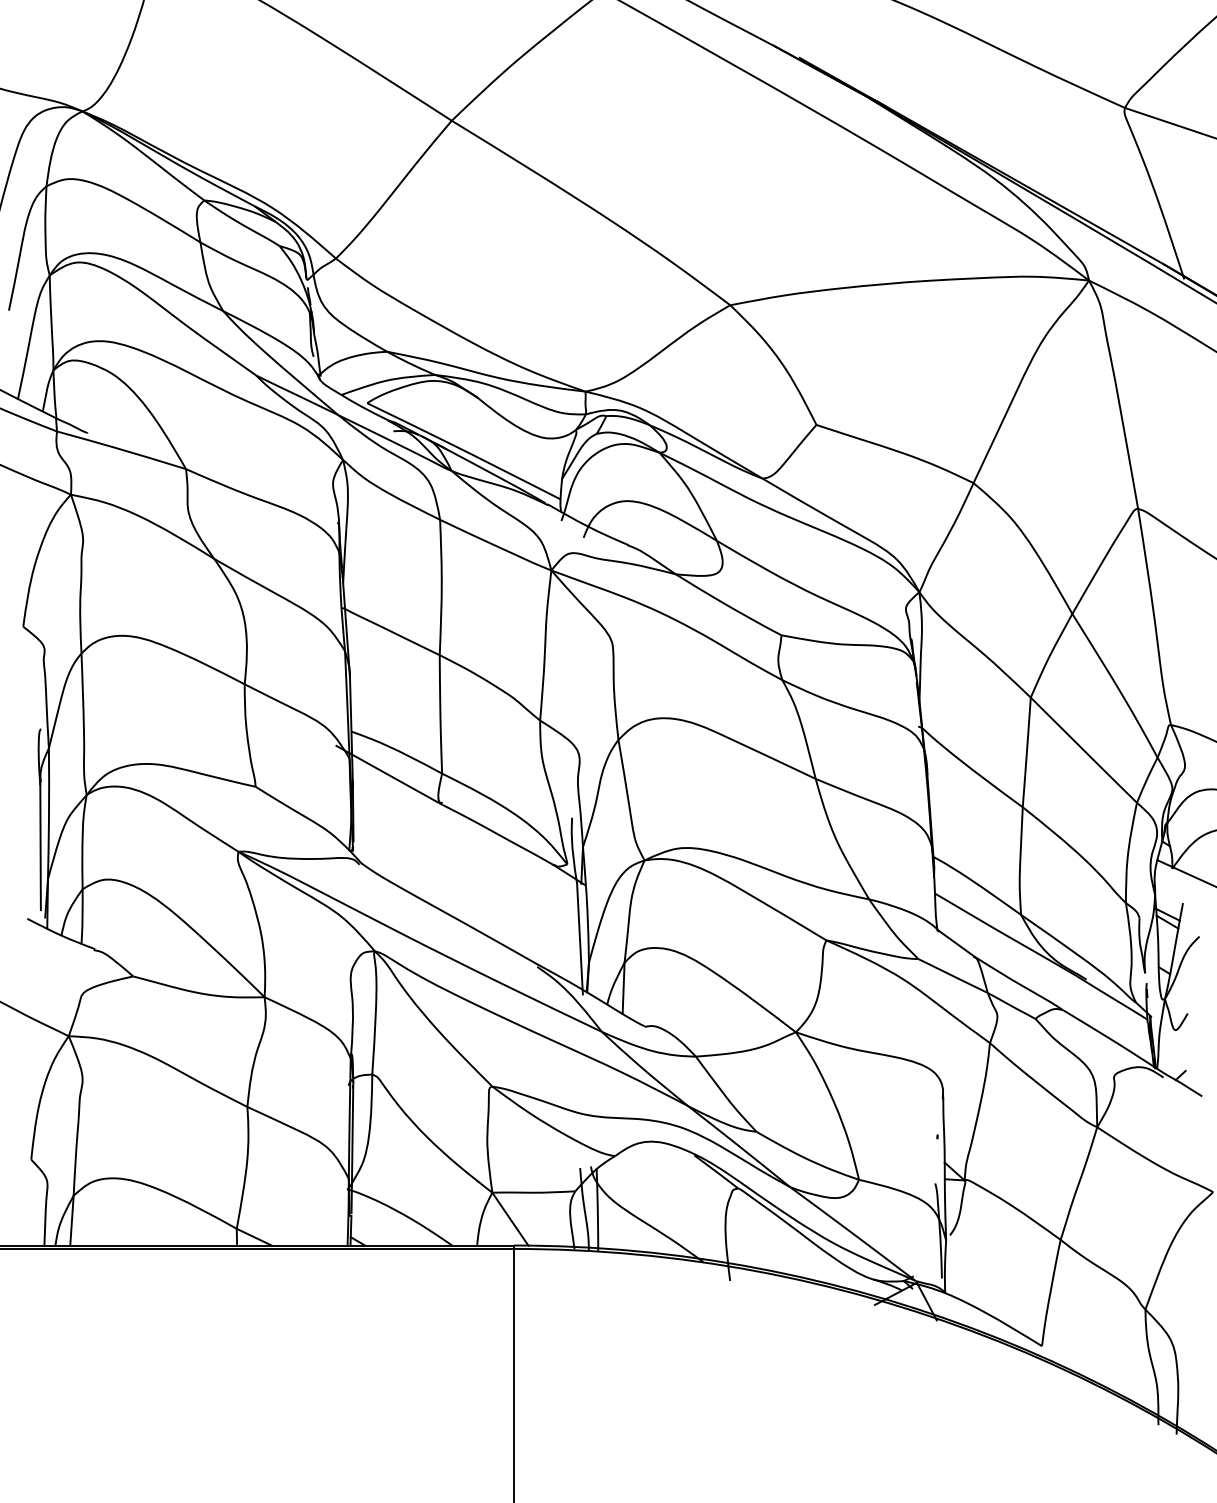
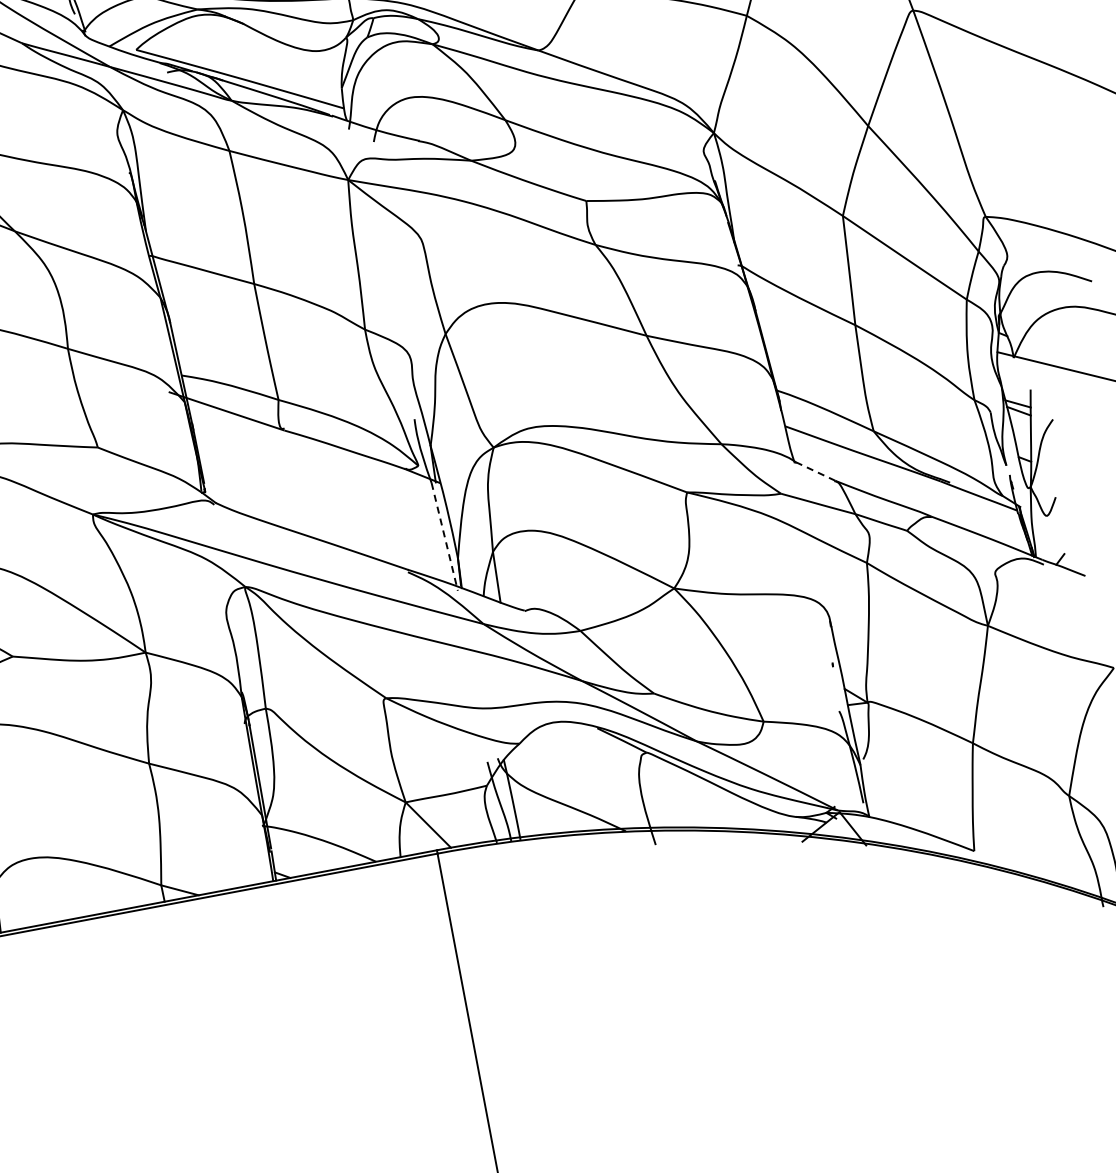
line: (580, 939) -> (445, 537), solid -> dashed
line: (956, 943) -> (815, 471), solid -> dashed

